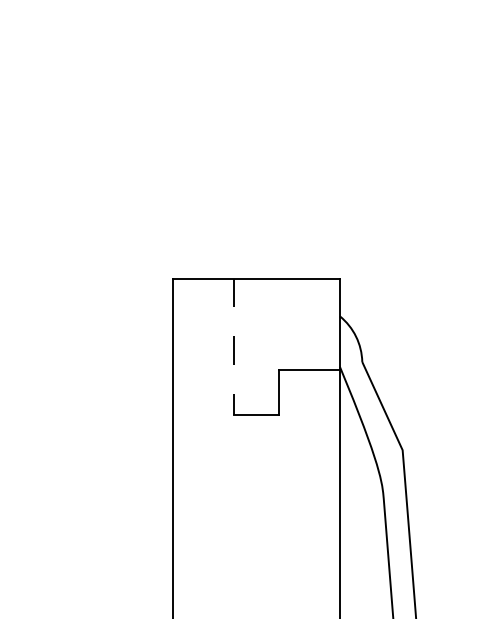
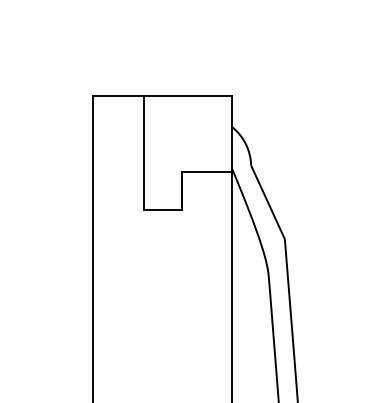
line: (233, 347) -> (143, 153), dashed -> solid

